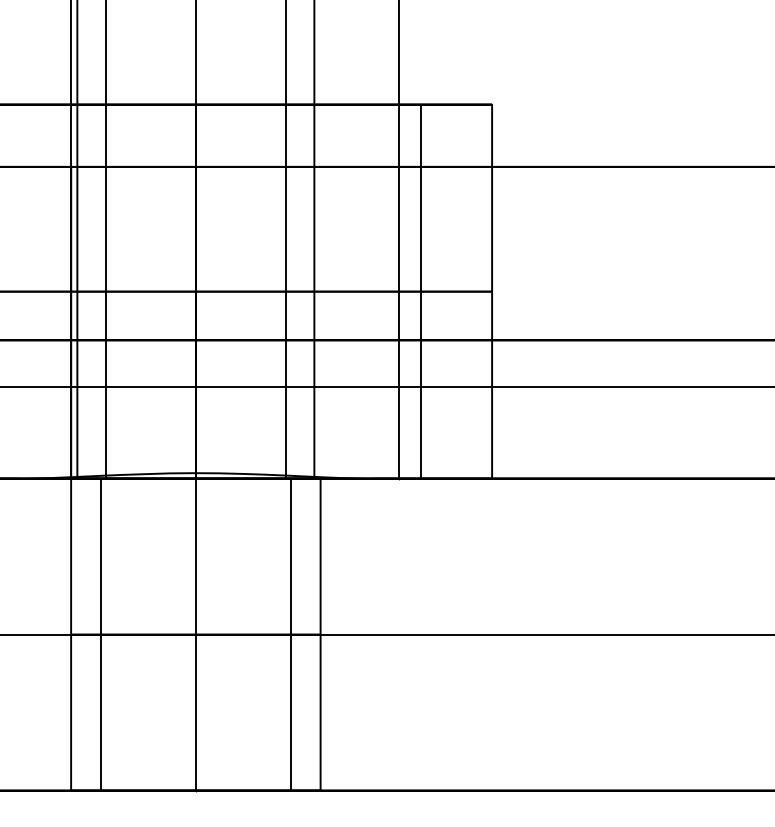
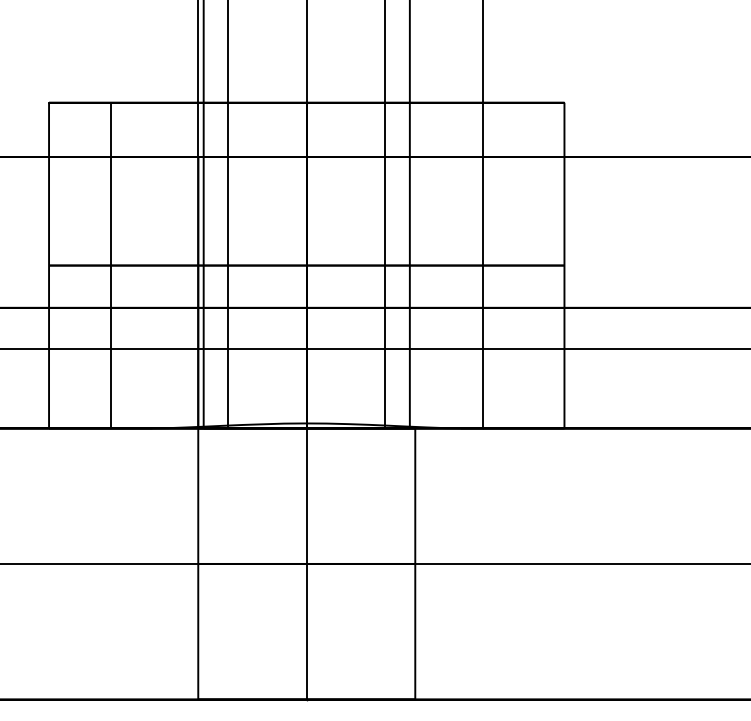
line: (420, 291) -> (502, 265), removed
line: (101, 634) -> (224, 563), removed
line: (290, 634) -> (389, 563), removed

